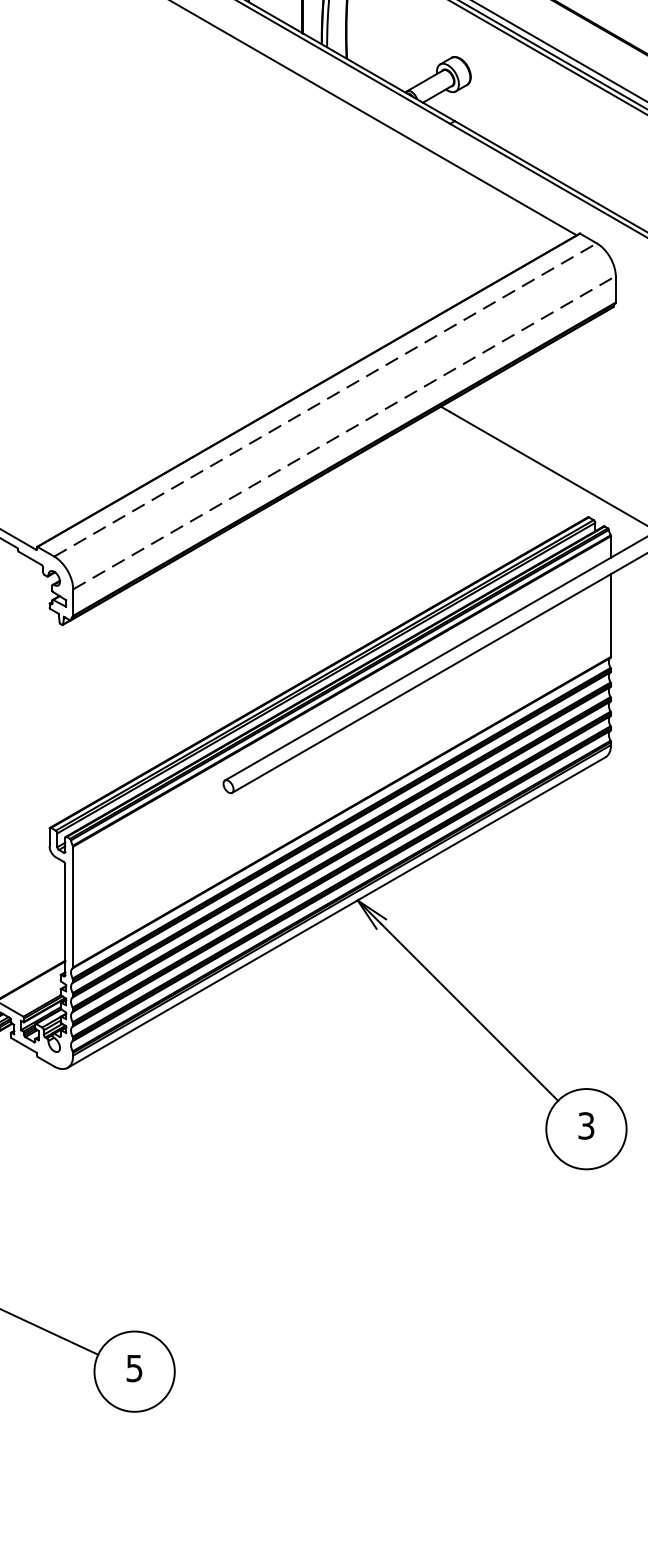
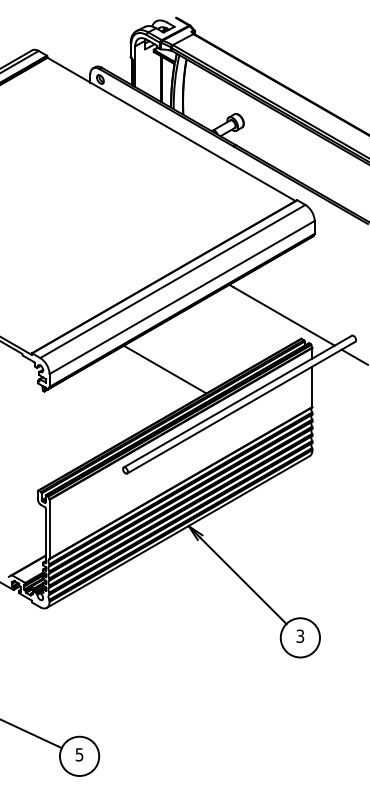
line: (326, 399) -> (173, 281), dashed -> solid
line: (345, 432) -> (182, 297), dashed -> solid
line: (308, 580) -> (164, 369), added

